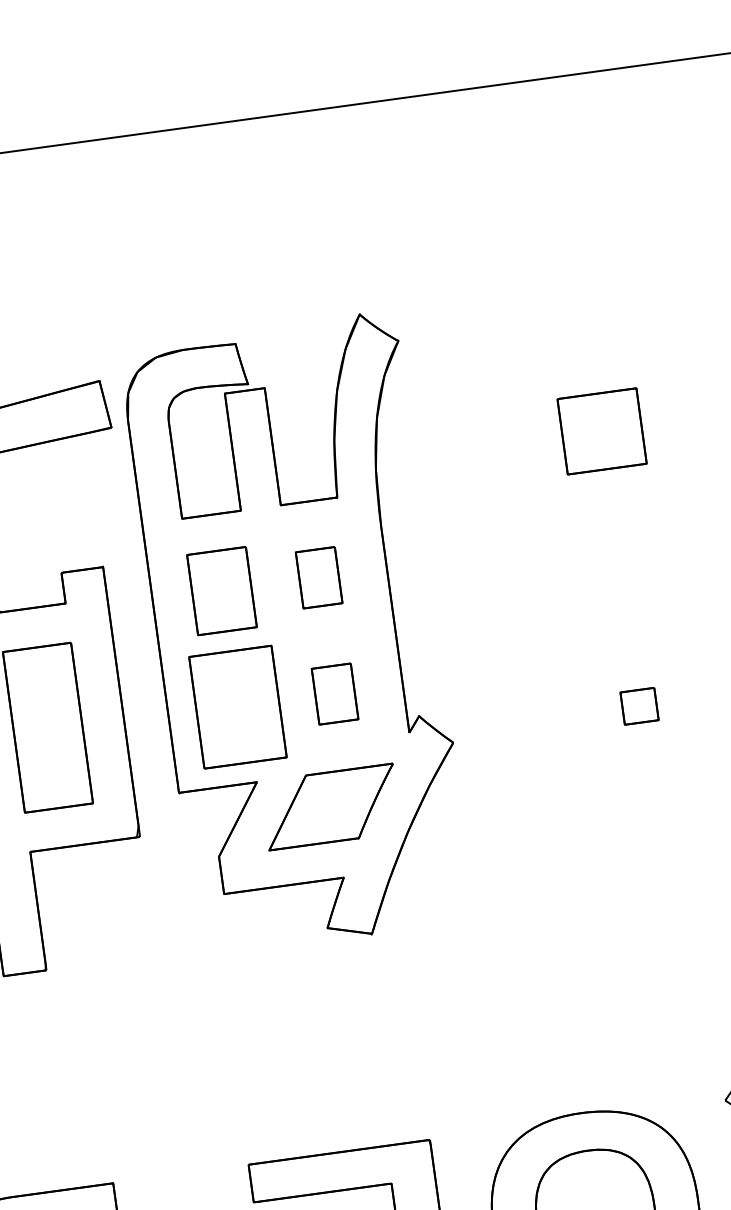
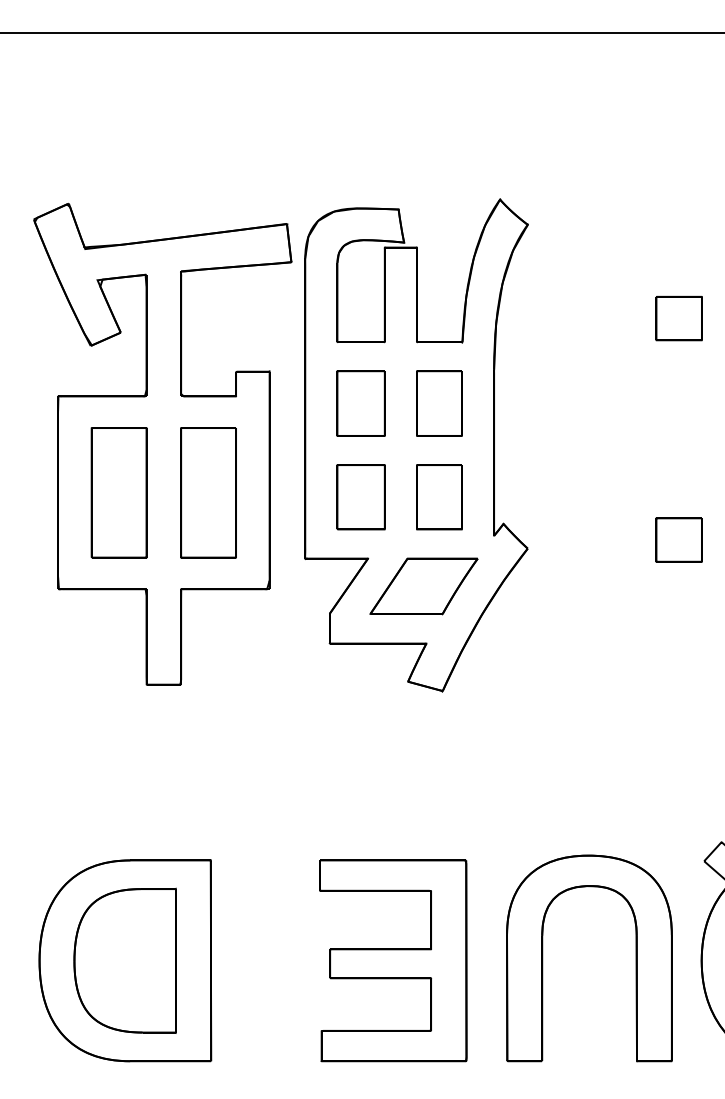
part: (601, 431) -> (678, 318), size x0.71
part: (319, 577) -> (439, 403), size x1.43
part: (335, 694) -> (439, 497), size x1.43
part: (638, 705) -> (678, 539), size x1.67
part: (237, 707) -> (360, 497), size x0.71

